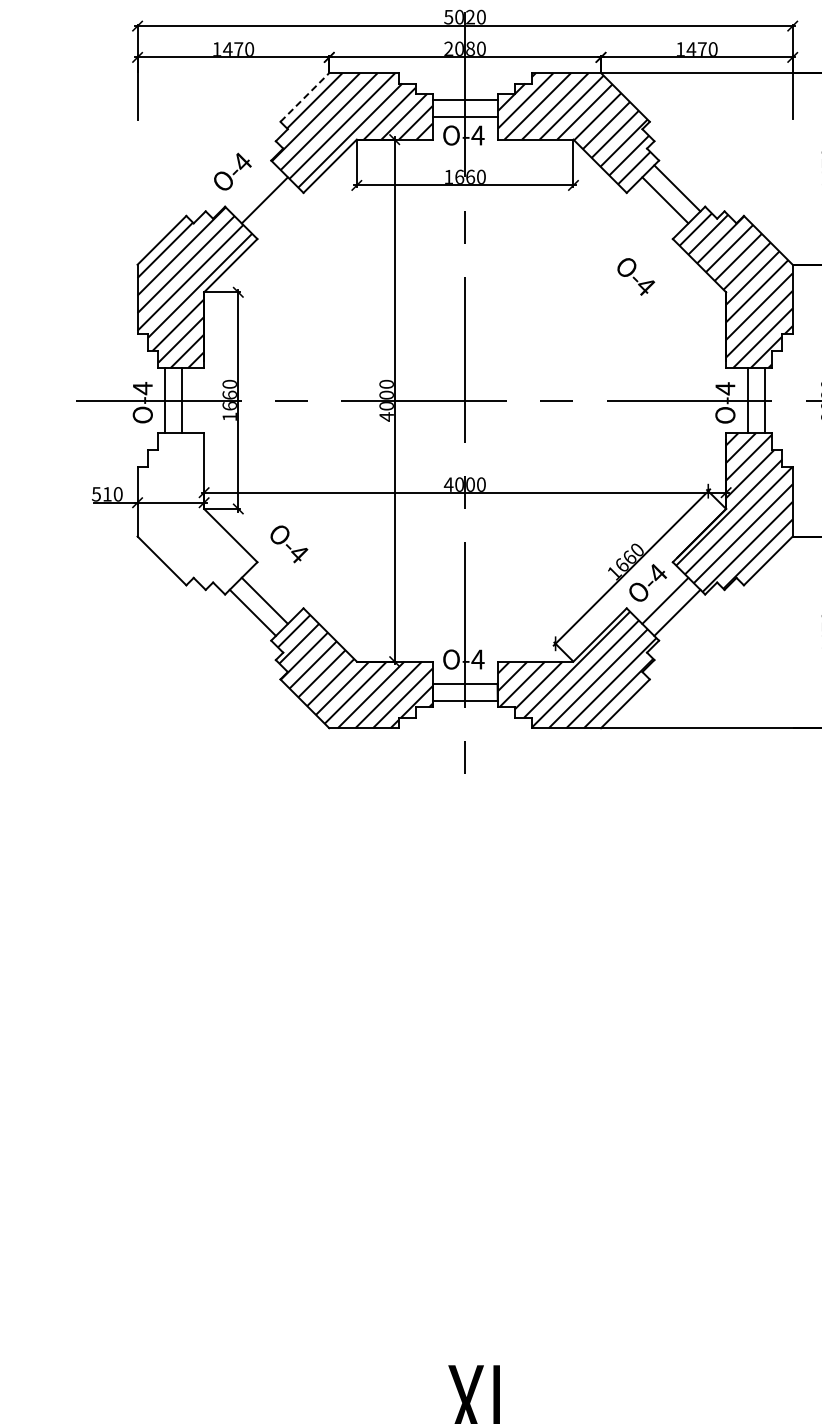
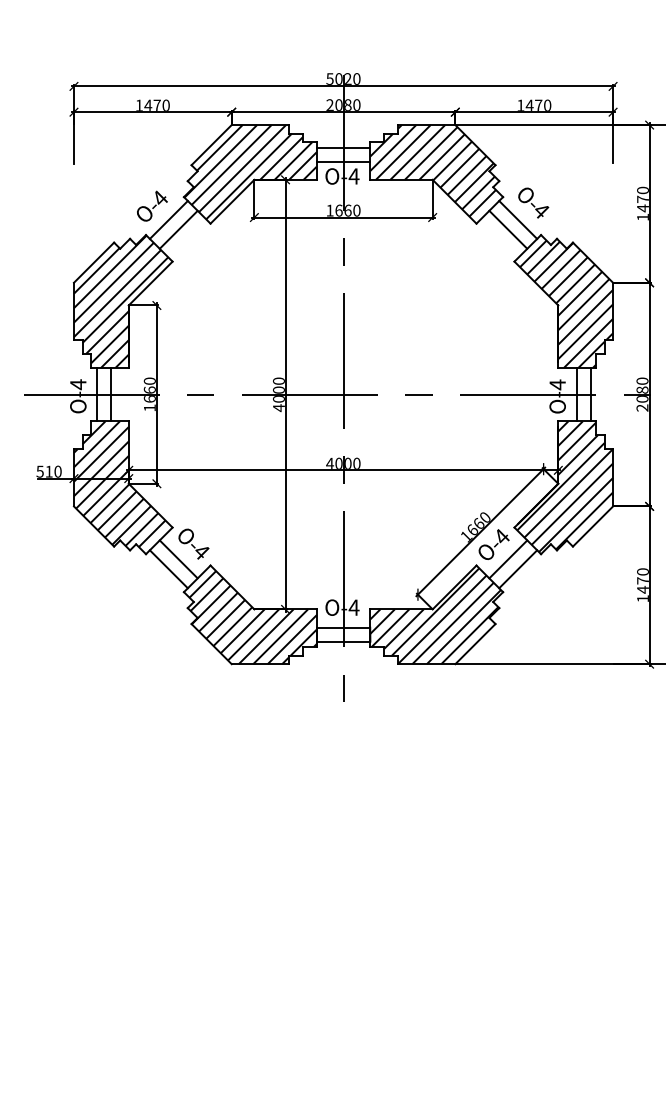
line: (305, 97) -> (212, 145), dashed -> solid
line: (252, 188) -> (168, 220), added
text: (636, 276) -> (533, 202), moved
hatch: (192, 509) -> (119, 484), added
text: (289, 544) -> (194, 544), moved

